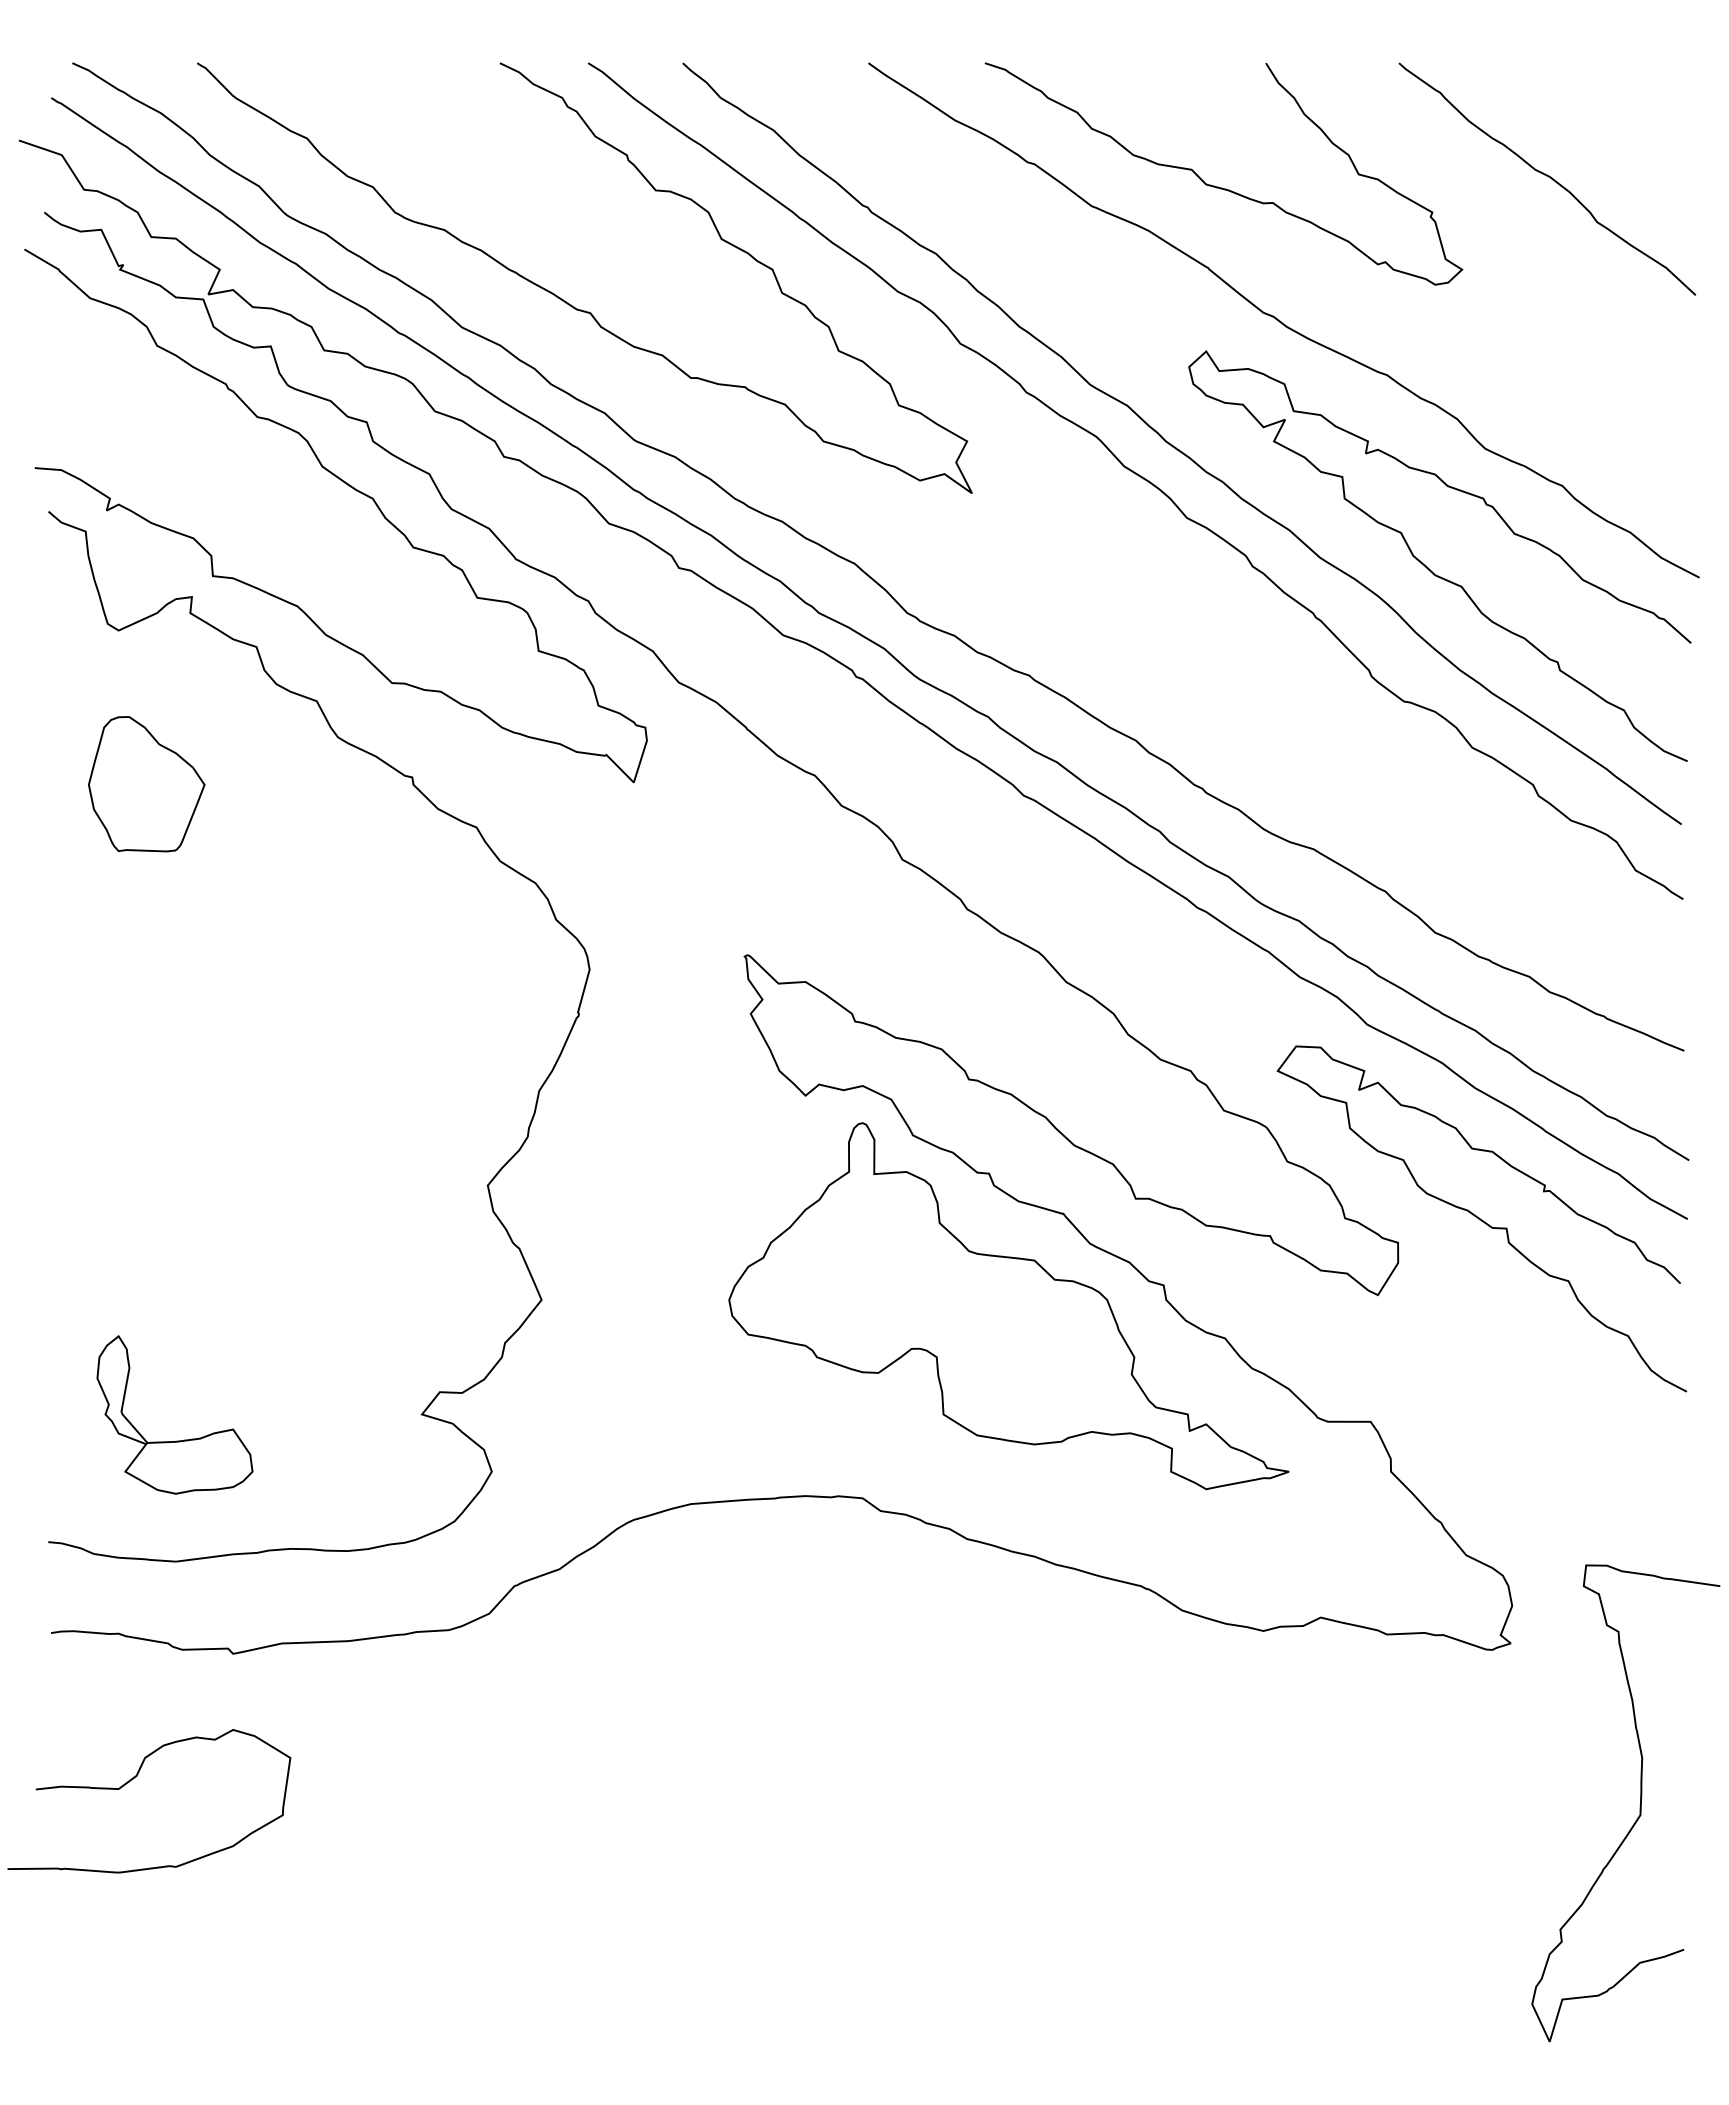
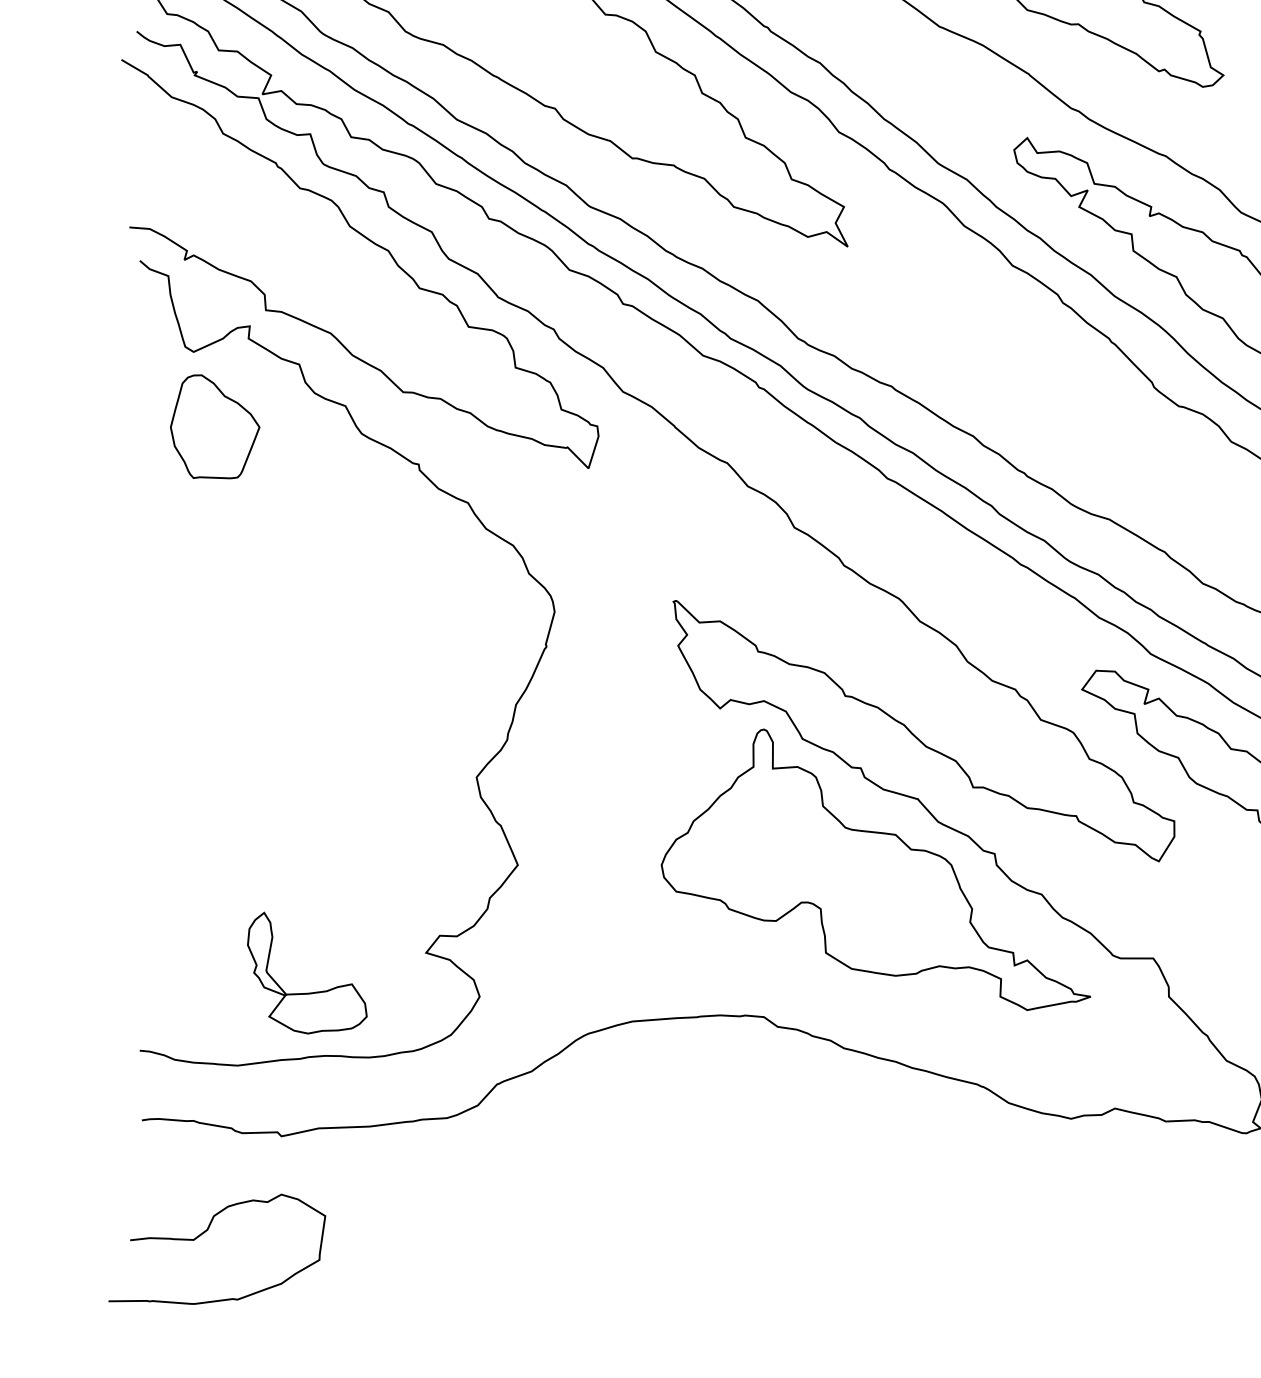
part: (146, 784) -> (215, 427), moved
part: (176, 1440) -> (308, 992), moved

